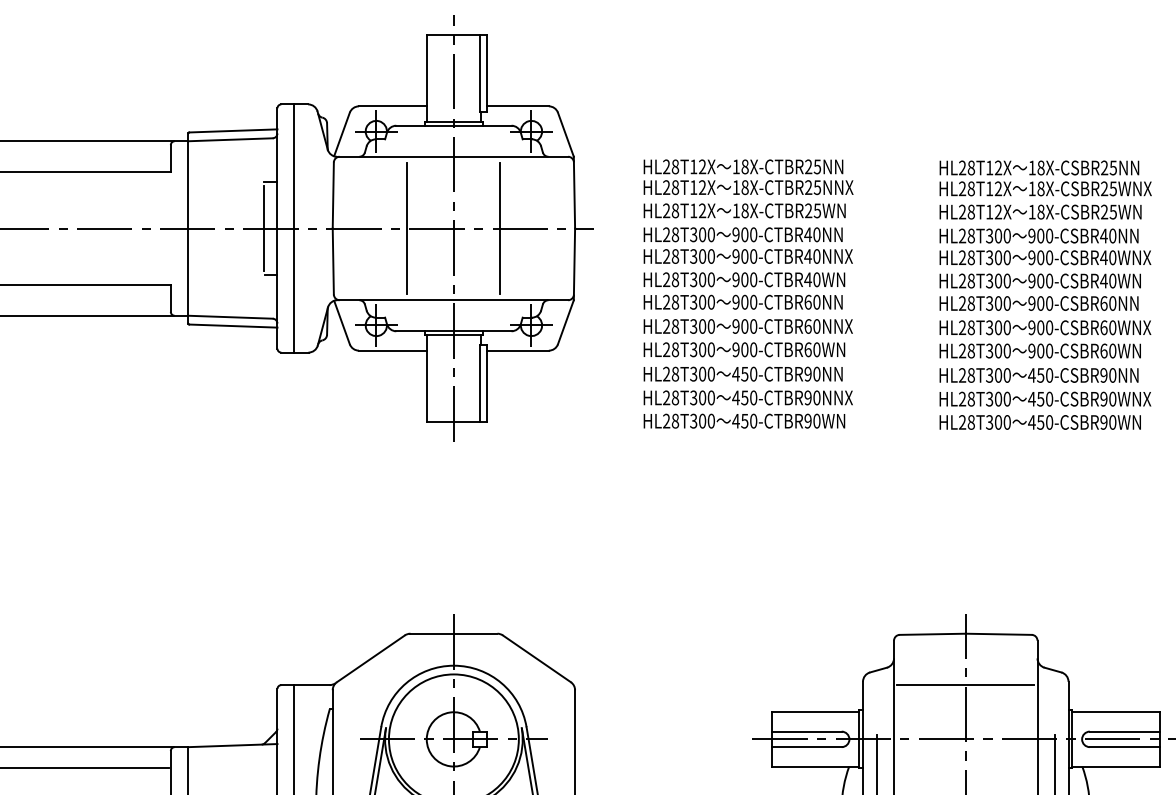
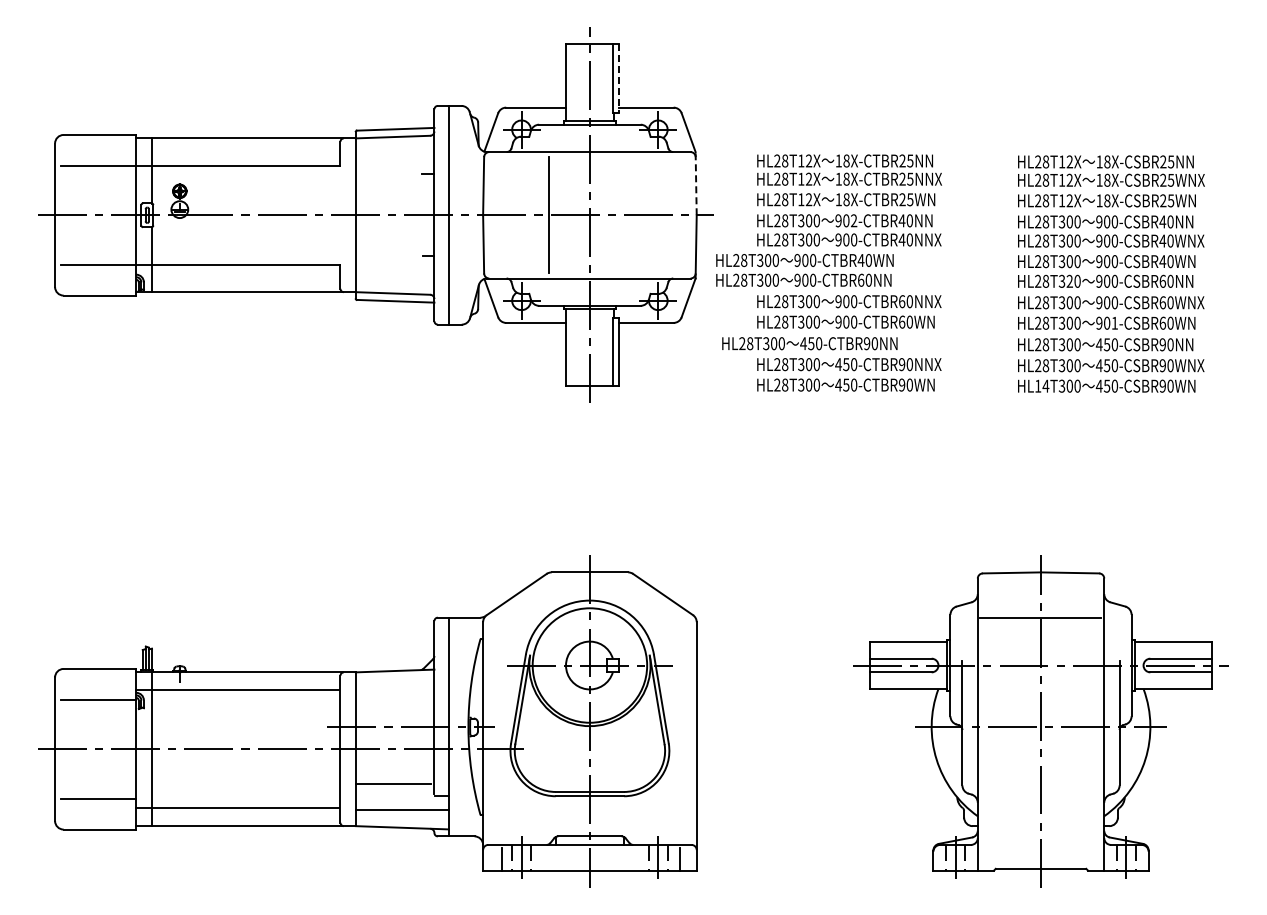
line: (486, 74) -> (618, 79), solid -> dashed
line: (574, 192) -> (696, 183), solid -> dashed
line: (263, 228) -> (422, 215), removed
line: (499, 228) -> (630, 215), removed
text: (754, 234) -> (854, 220), 900-CTBR40NN -> 902-CTBR40NN
text: (743, 291) -> (804, 270), moved
text: (998, 303) -> (1069, 281), HL28T300 -> HL28T320
text: (1049, 350) -> (1114, 322), 900-CSBR60WN -> 901-CSBR60WN
text: (742, 373) -> (809, 343), moved
text: (967, 421) -> (1042, 385), HL28T300 -> HL14T300

